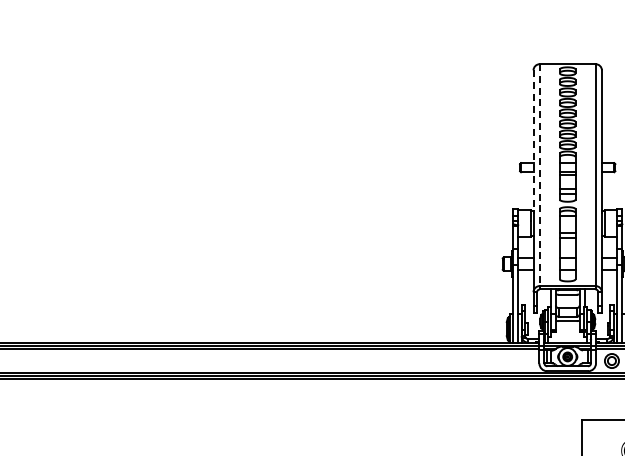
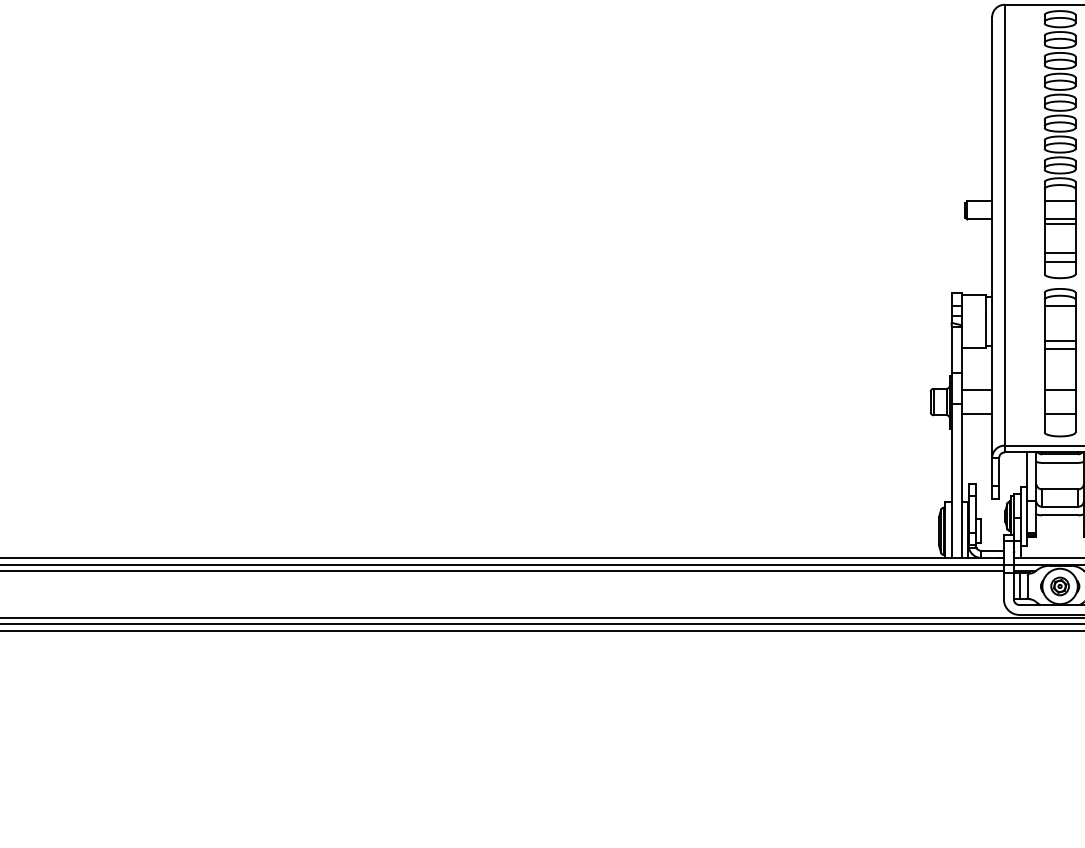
line: (533, 141) -> (992, 158), dashed -> solid
line: (539, 175) -> (1004, 225), dashed -> solid

